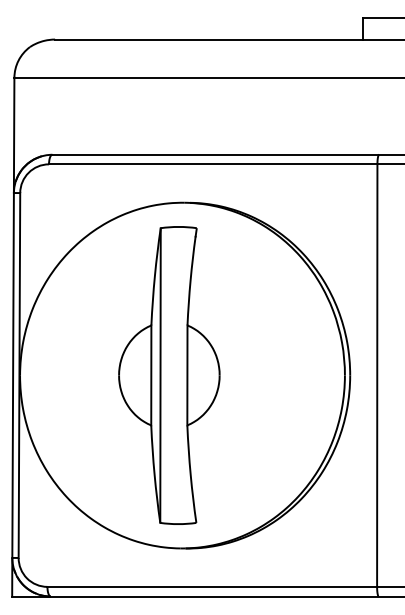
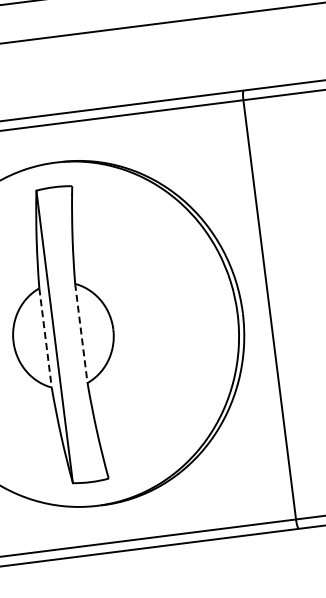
line: (151, 375) -> (45, 338), solid -> dashed
line: (187, 375) -> (81, 333), solid -> dashed

